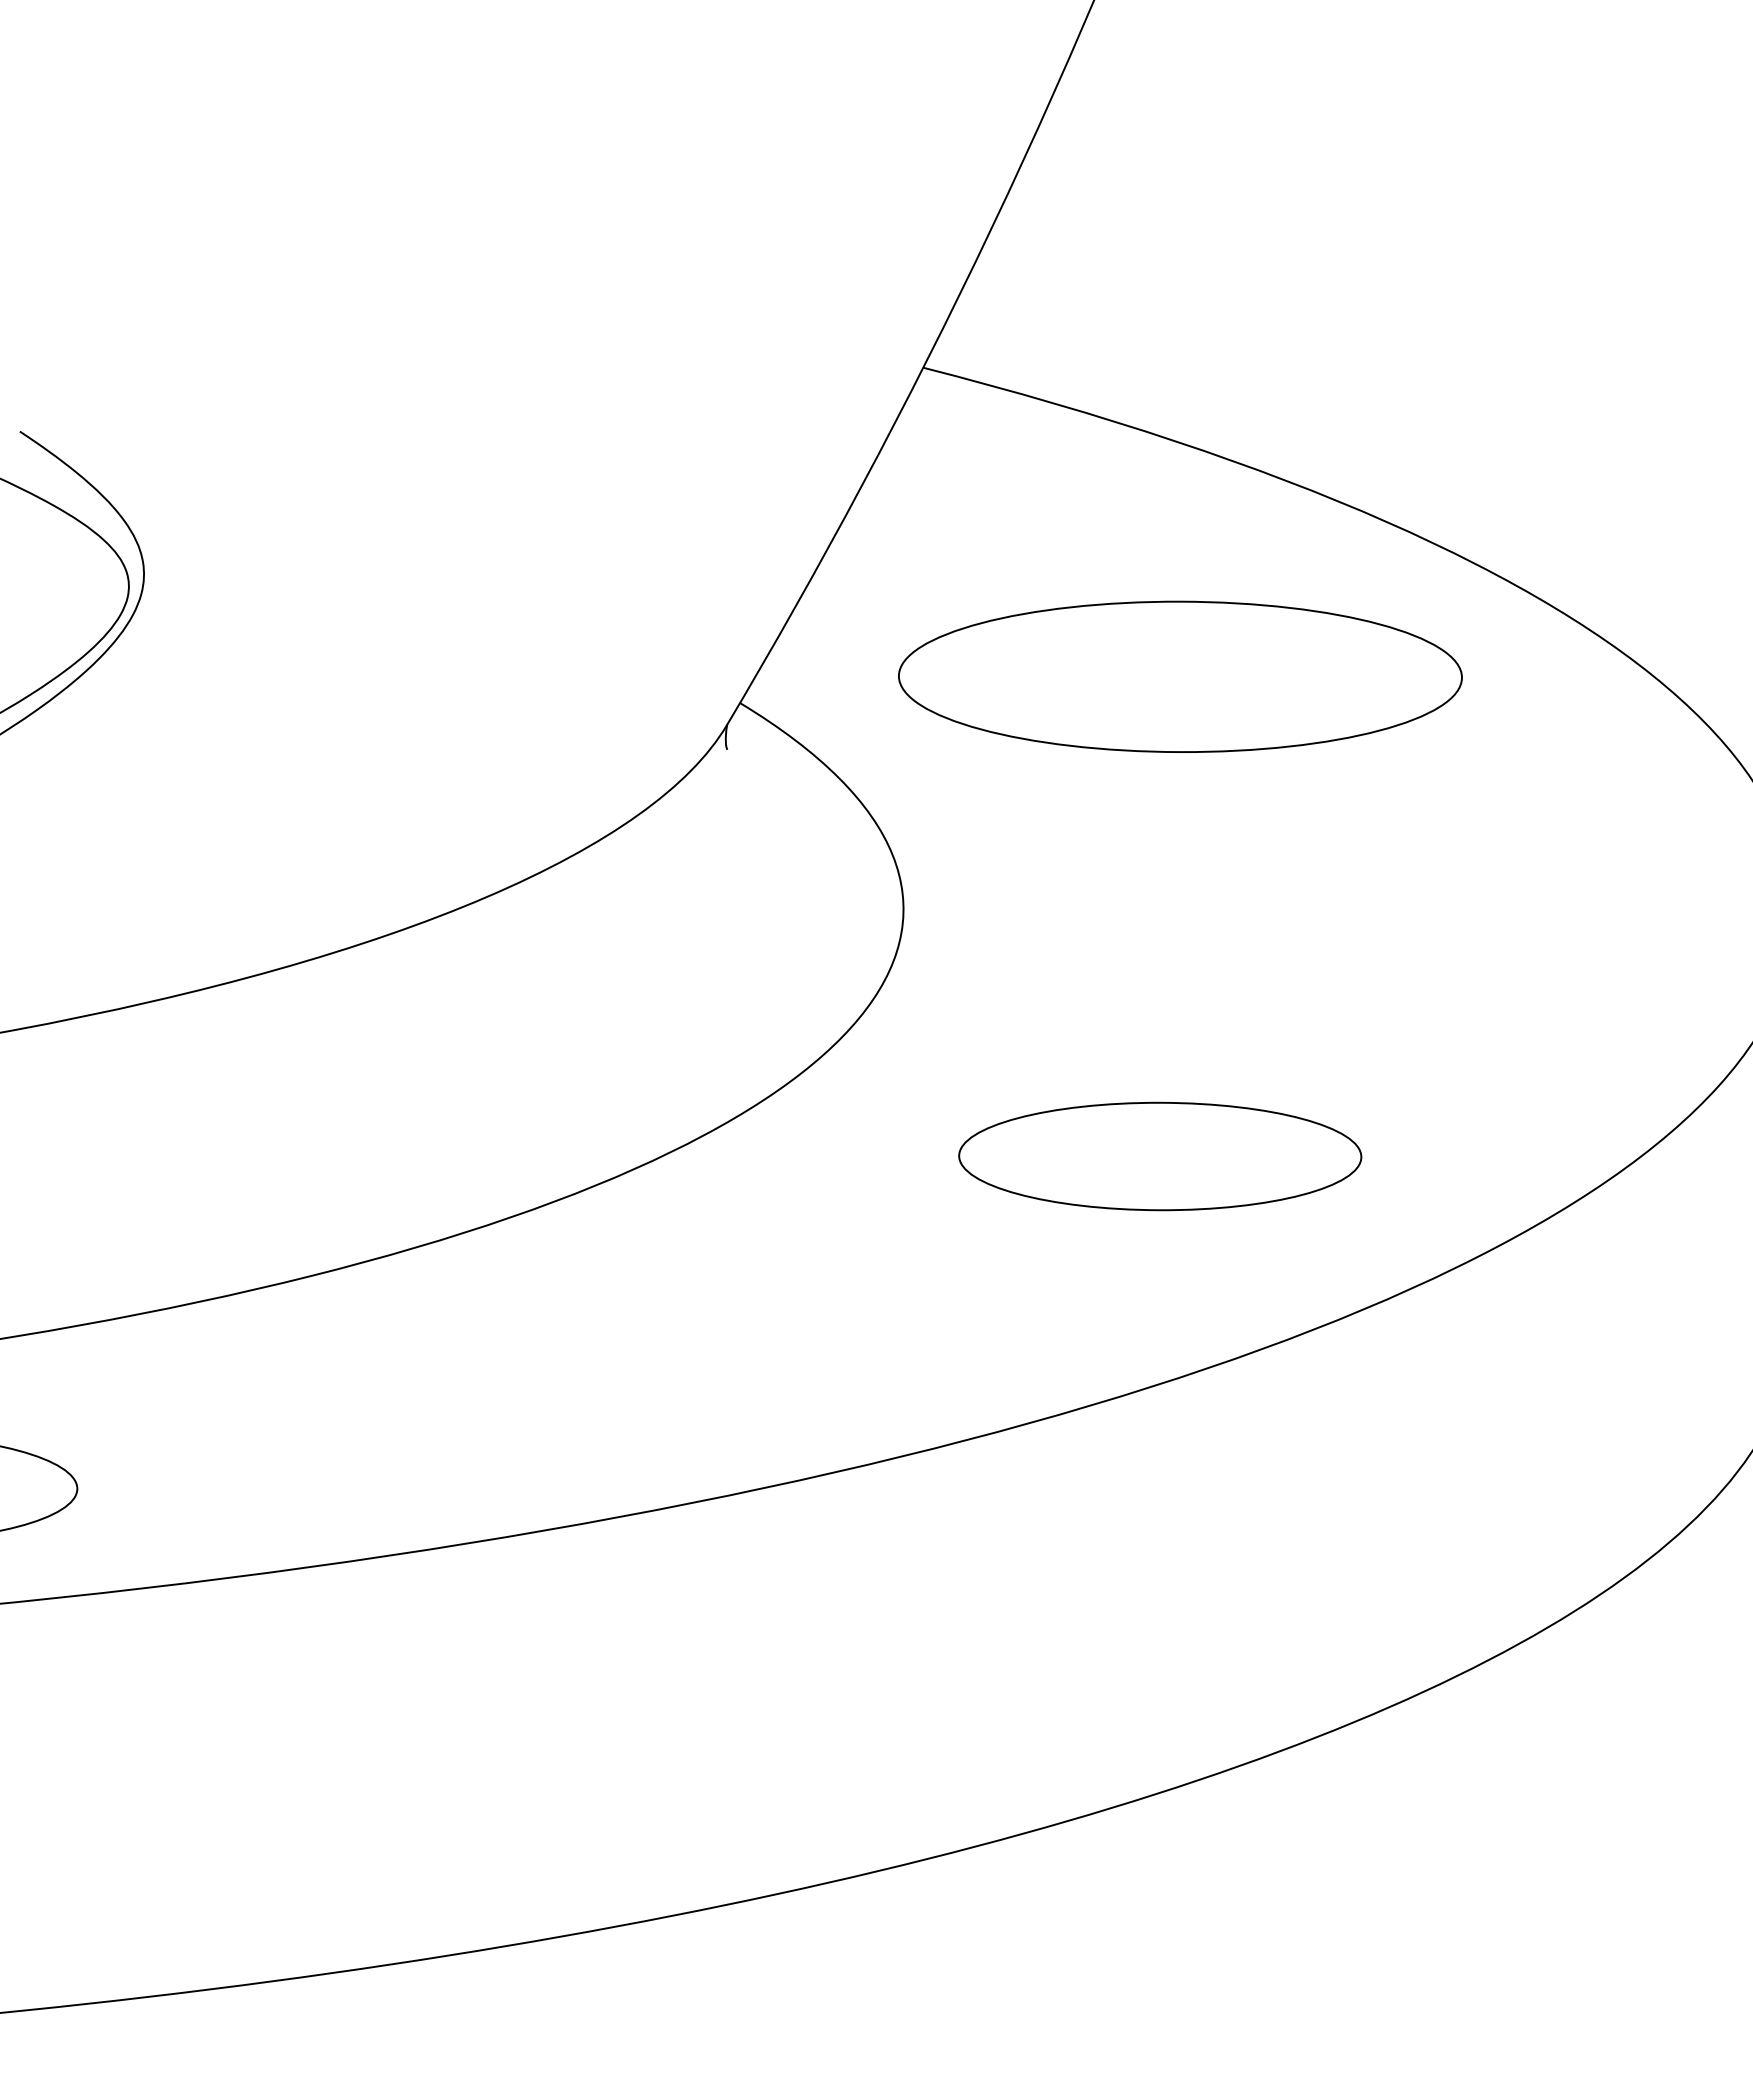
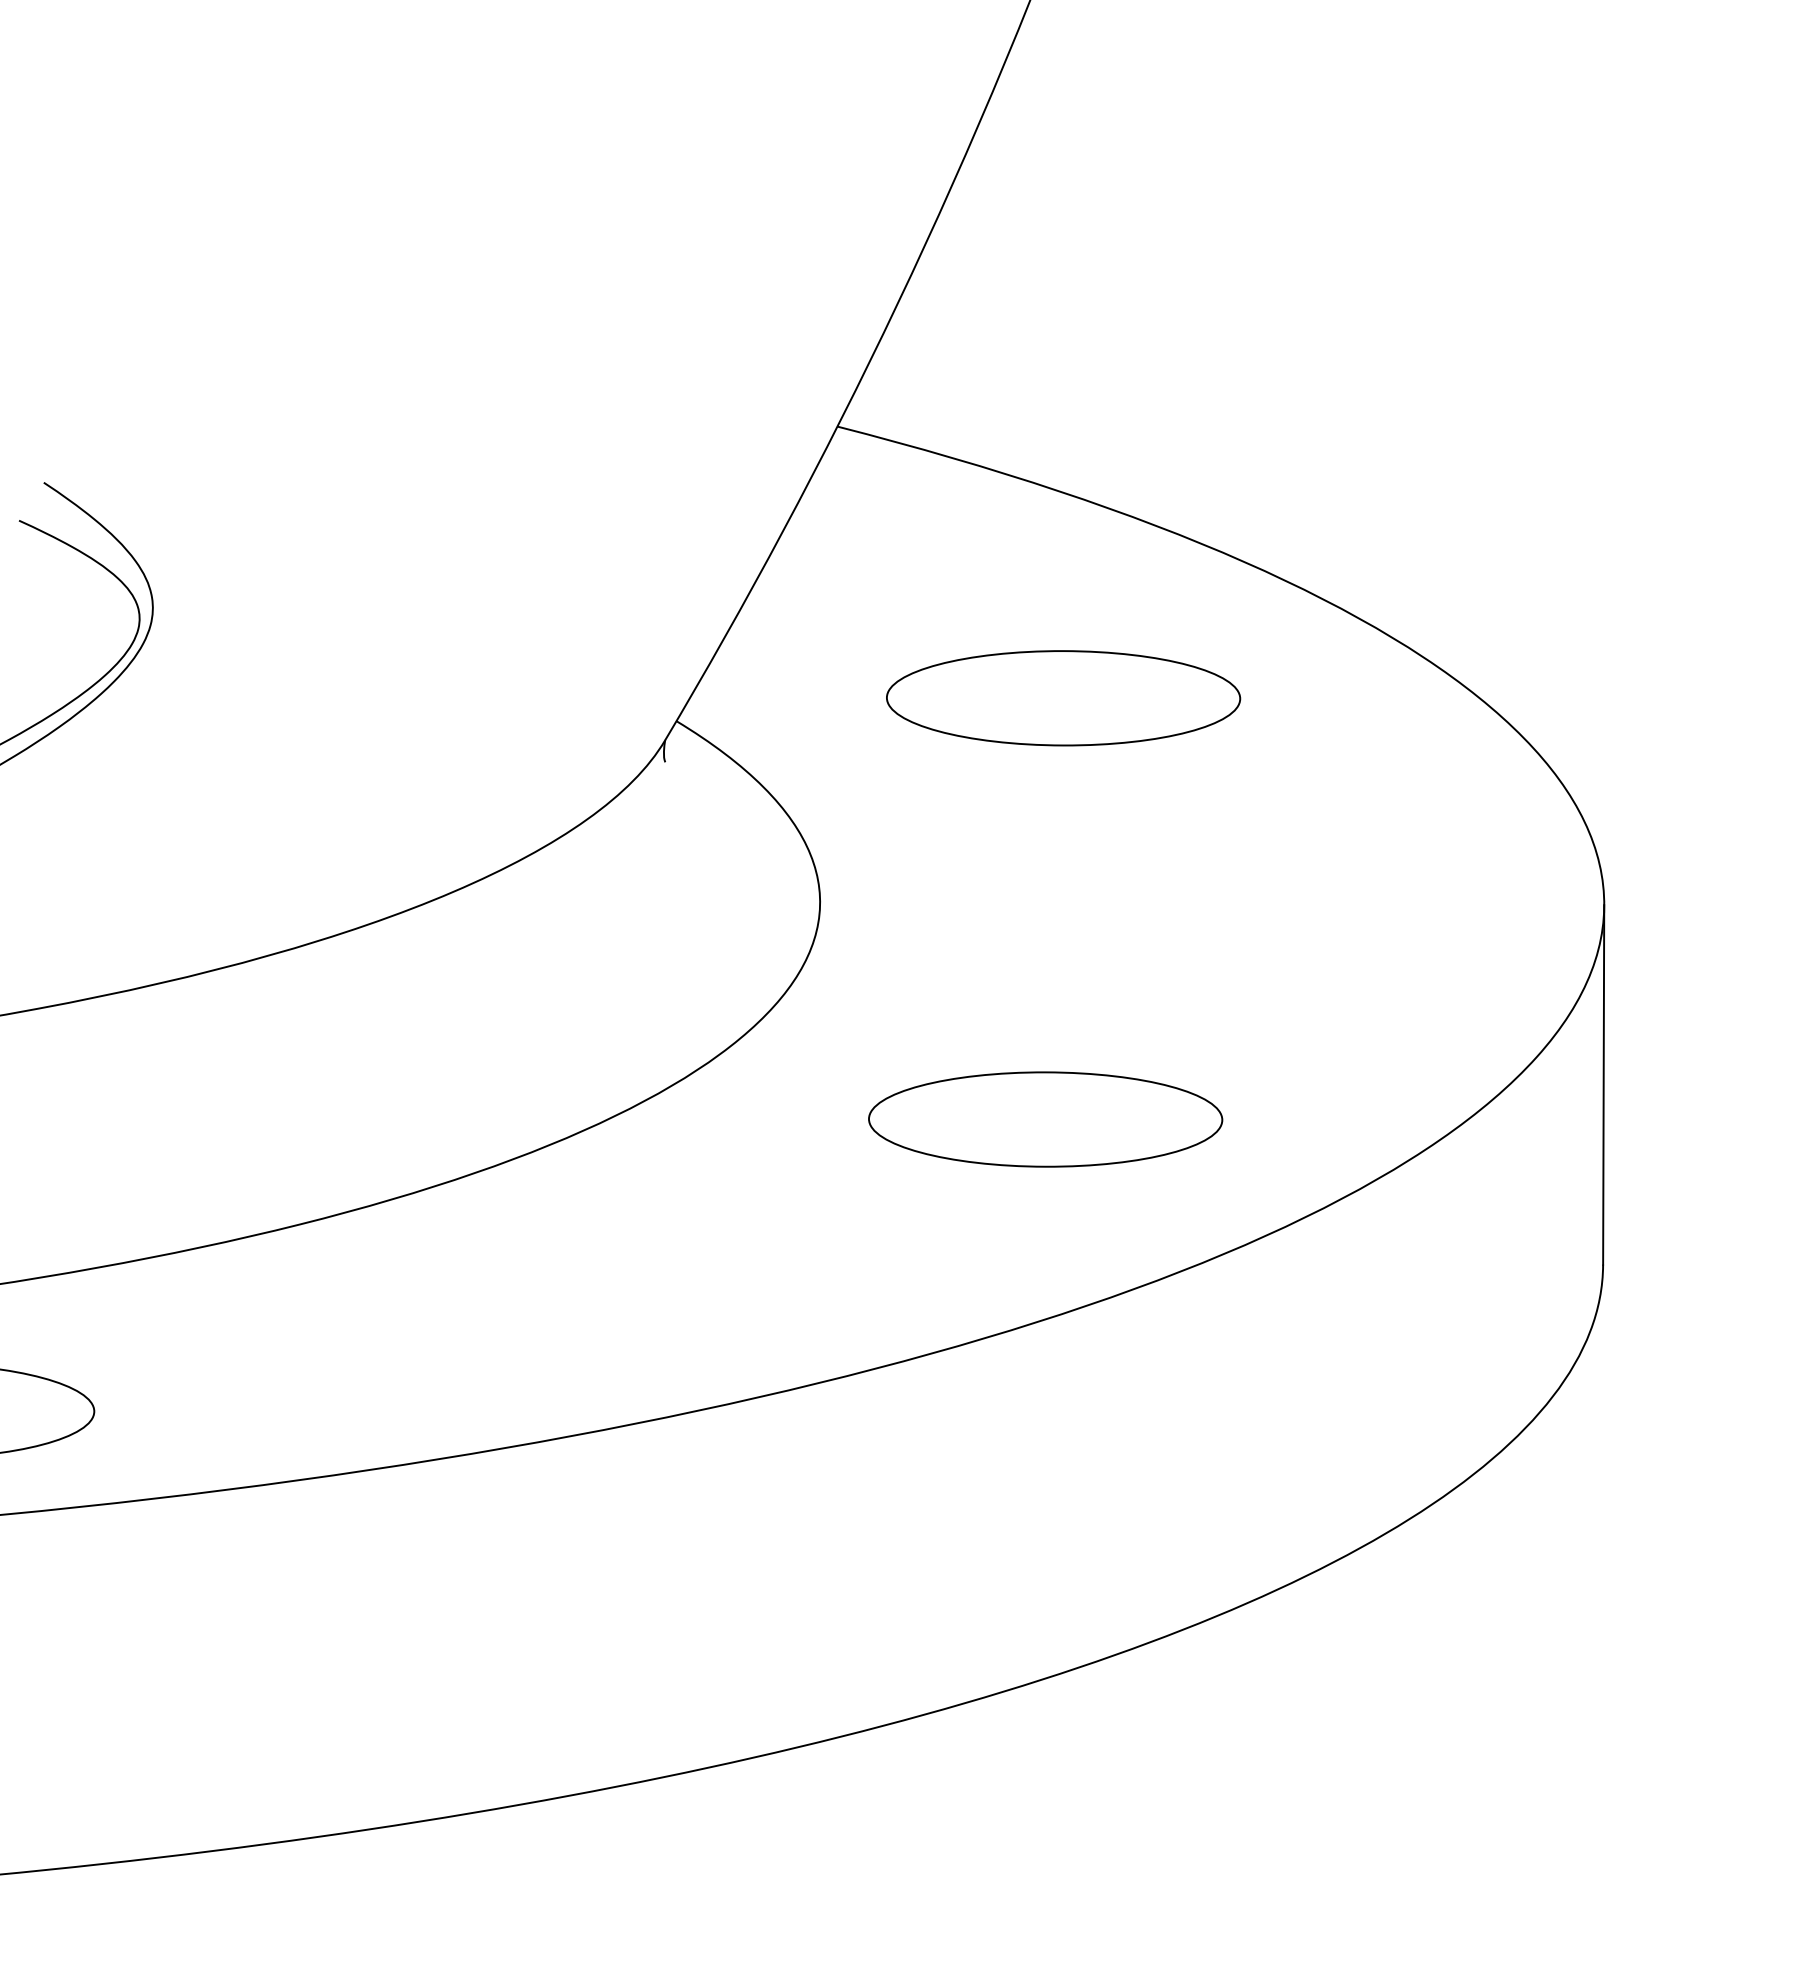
part: (1180, 677) -> (1063, 698), size x0.71

